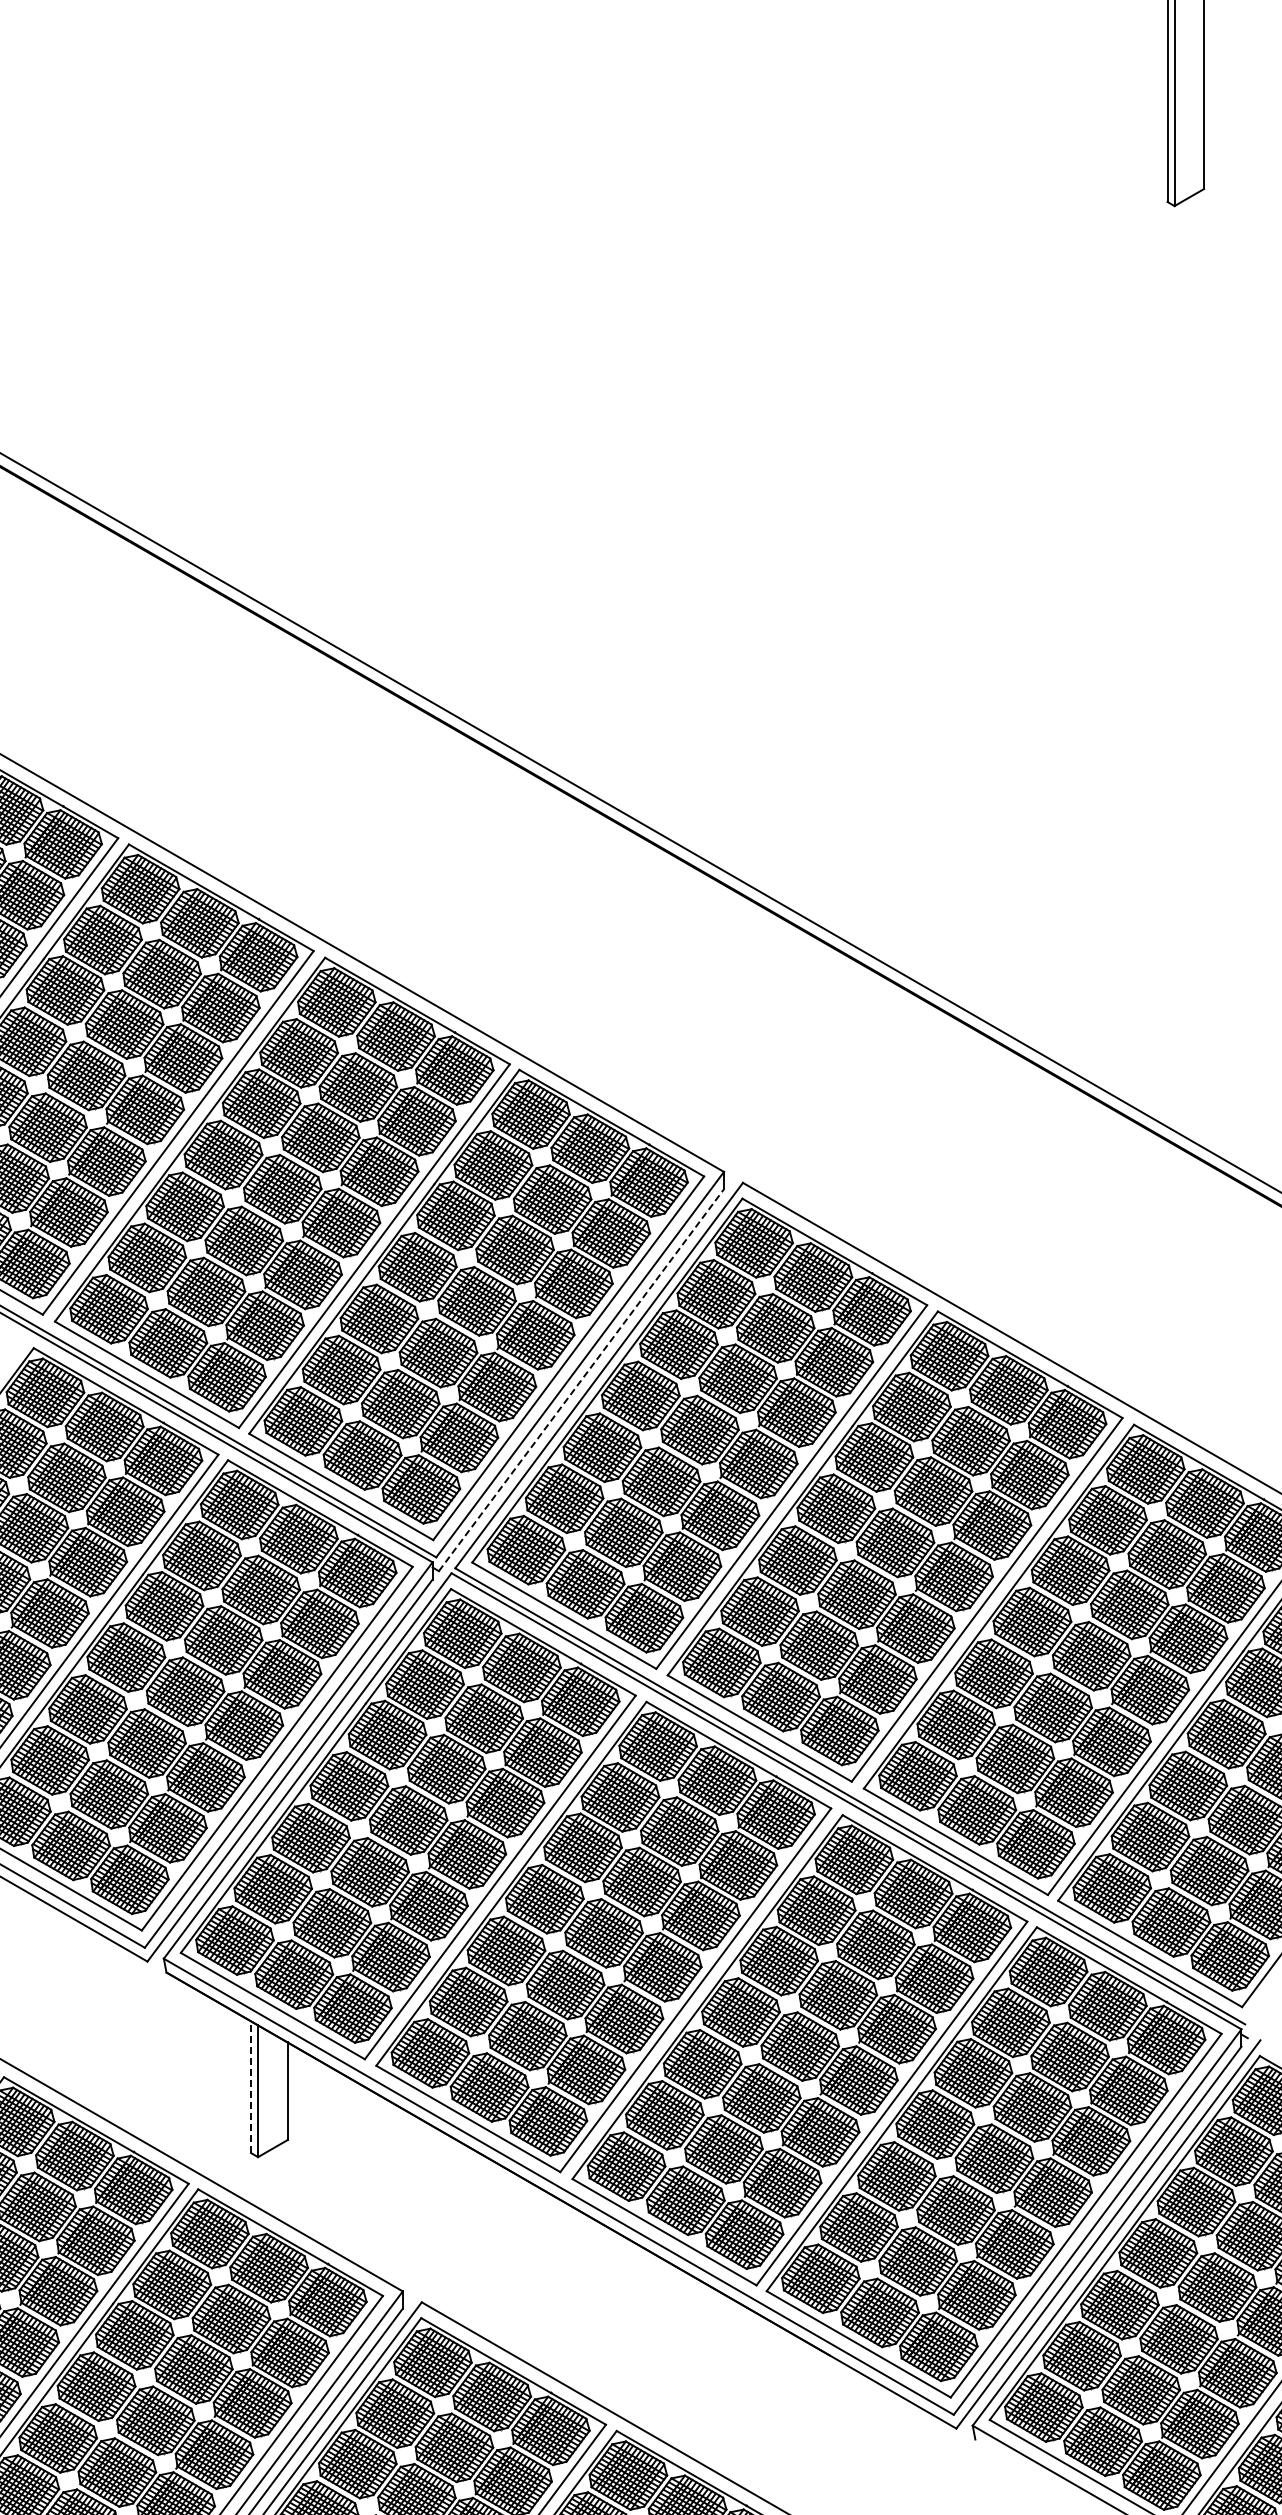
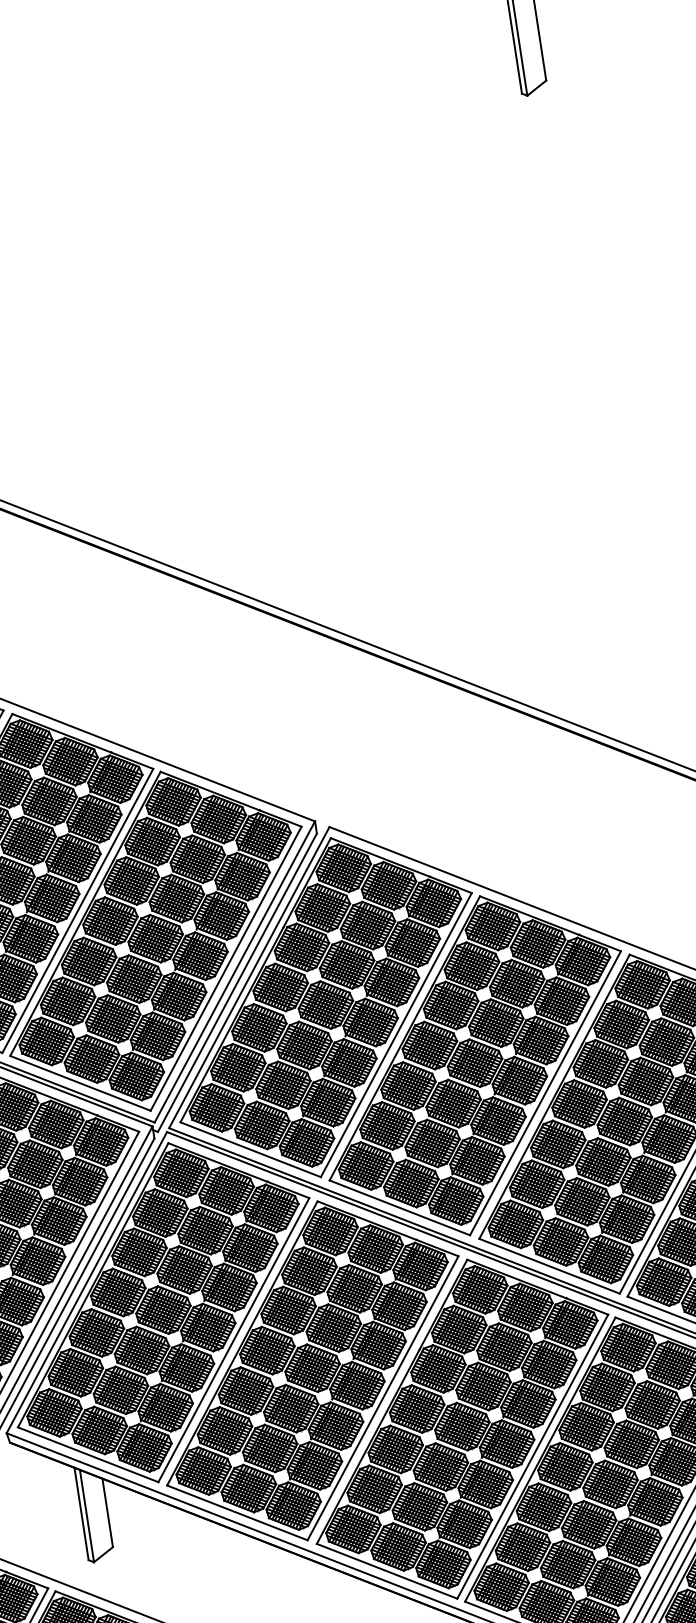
line: (581, 1379) -> (237, 982), dashed -> solid
line: (251, 2087) -> (81, 1514), dashed -> solid

